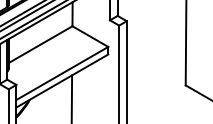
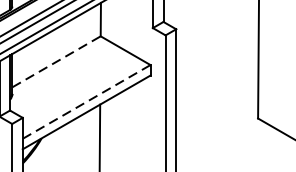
line: (40, 44) -> (56, 61), solid -> dashed
line: (62, 73) -> (86, 101), solid -> dashed

